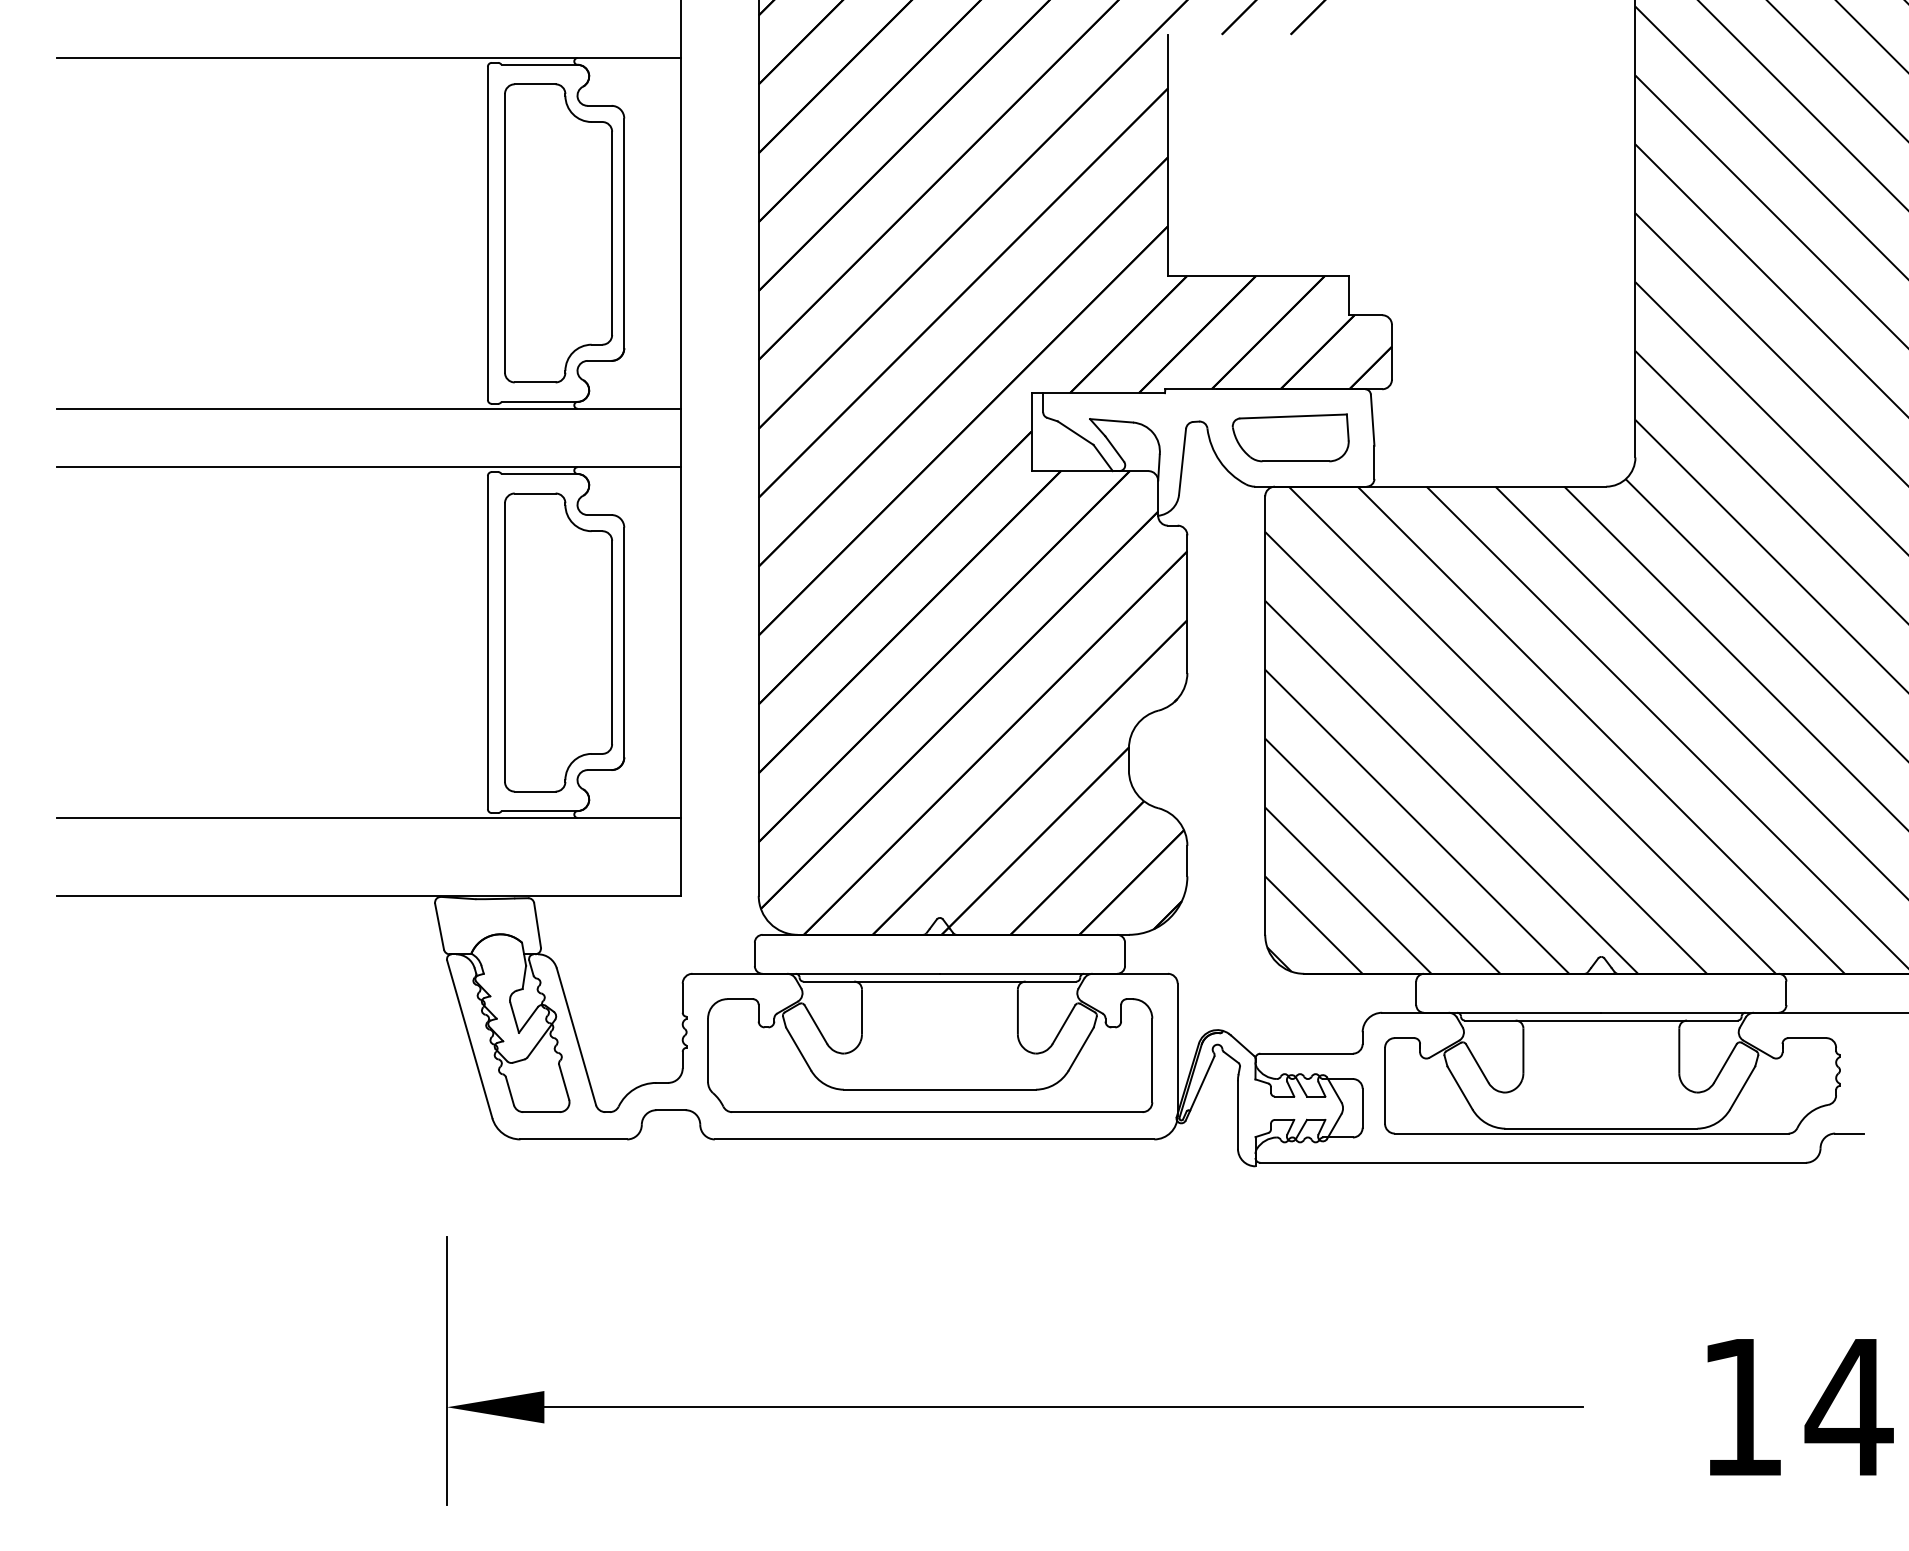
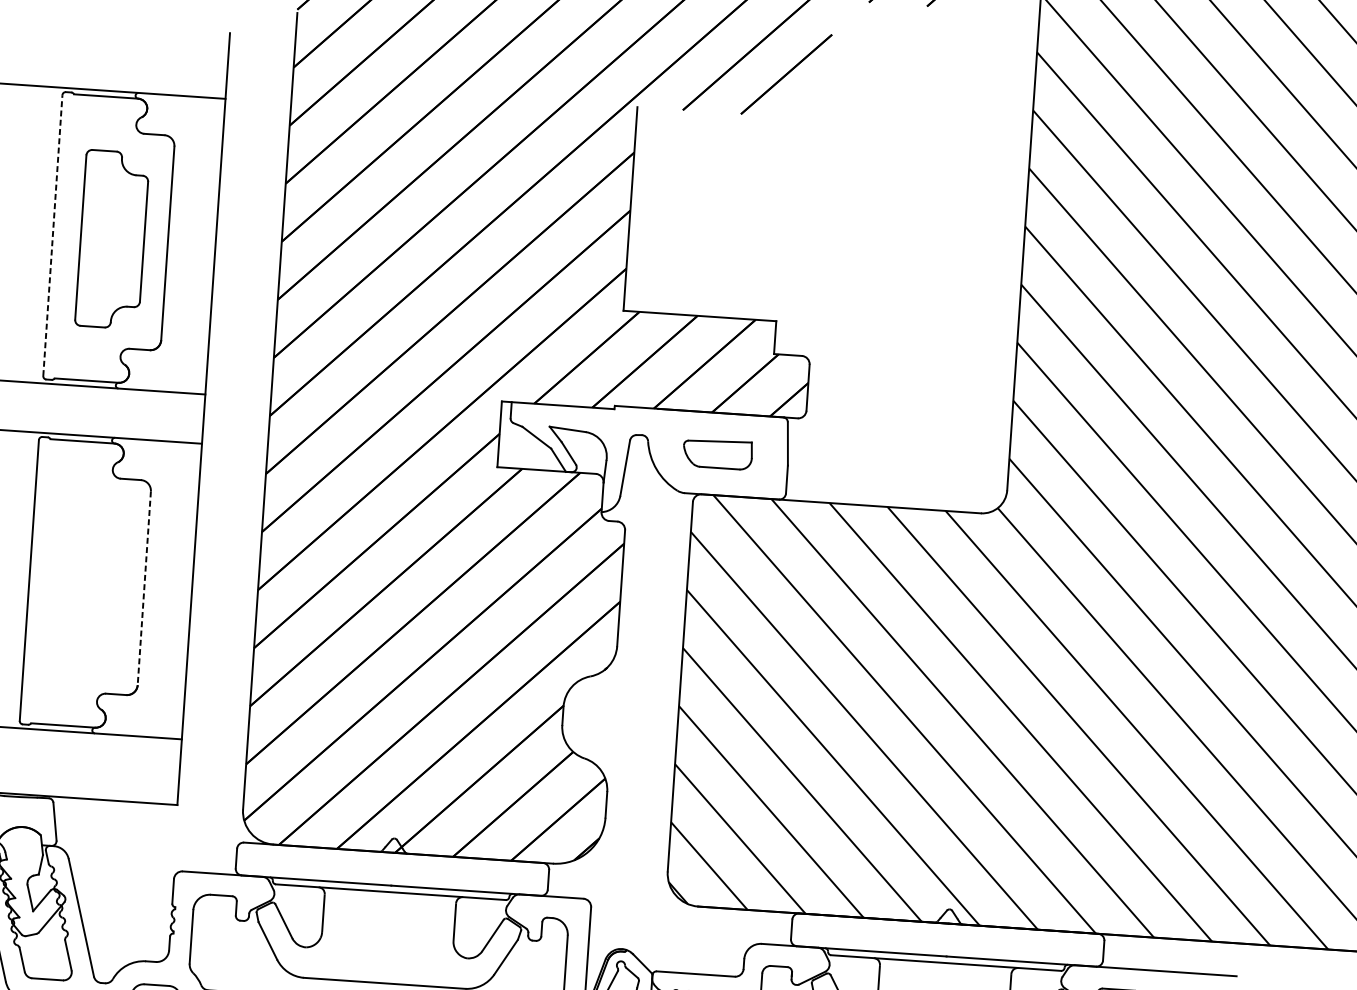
line: (487, 233) -> (52, 235), solid -> dashed
part: (558, 233) -> (112, 239), size x0.7
part: (1290, 437) -> (717, 453), size x0.7
part: (558, 642) -> (88, 584), removed
line: (624, 642) -> (144, 588), solid -> dashed

